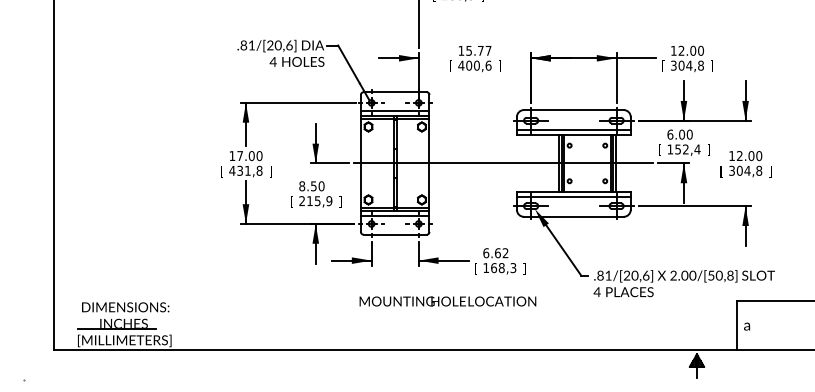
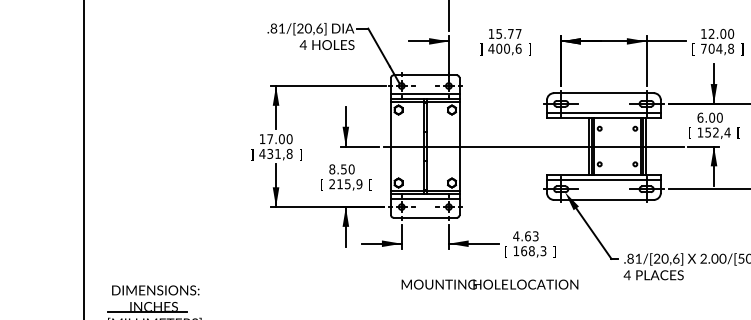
text: (673, 65) -> (703, 48), 304,8 -> 704,8
text: (450, 66) -> (480, 49), [ -> ]
text: (708, 149) -> (738, 132), ] -> [
text: (221, 171) -> (251, 154), [ -> ]
text: (340, 201) -> (370, 184), ] -> [
text: (495, 253) -> (525, 236), 6.62 -> 4.63
text: (447, 301) -> (489, 284), moved

